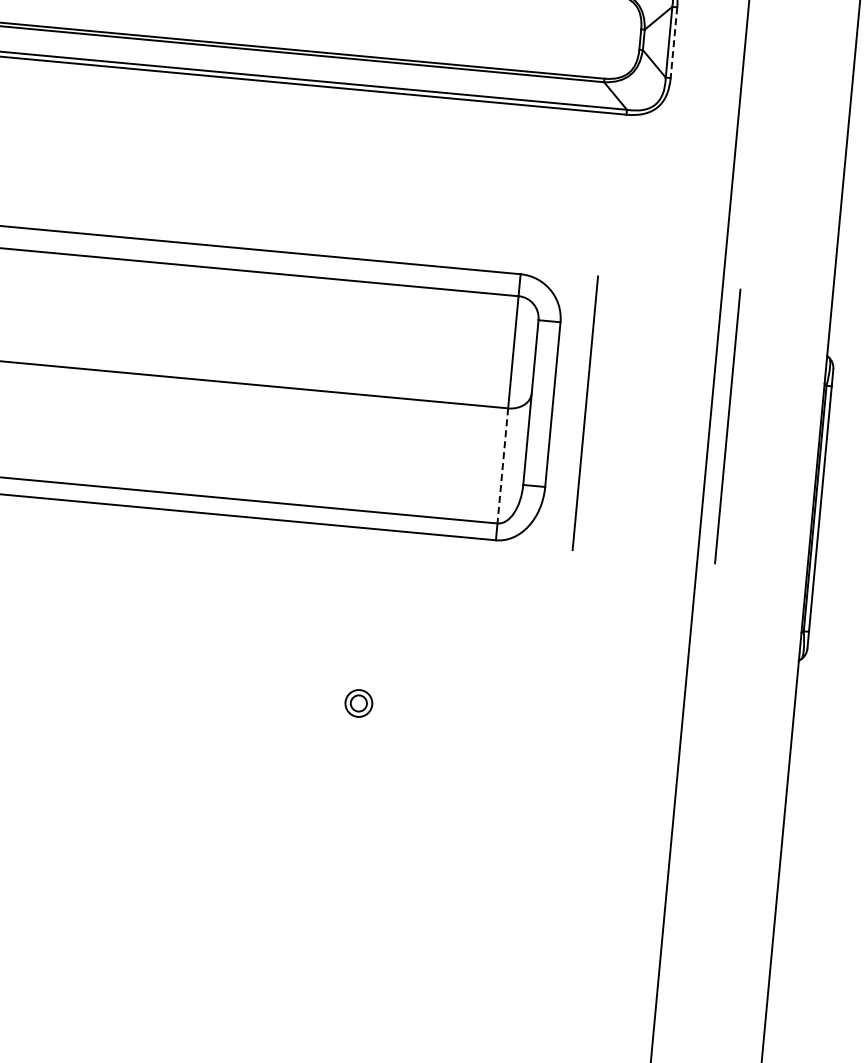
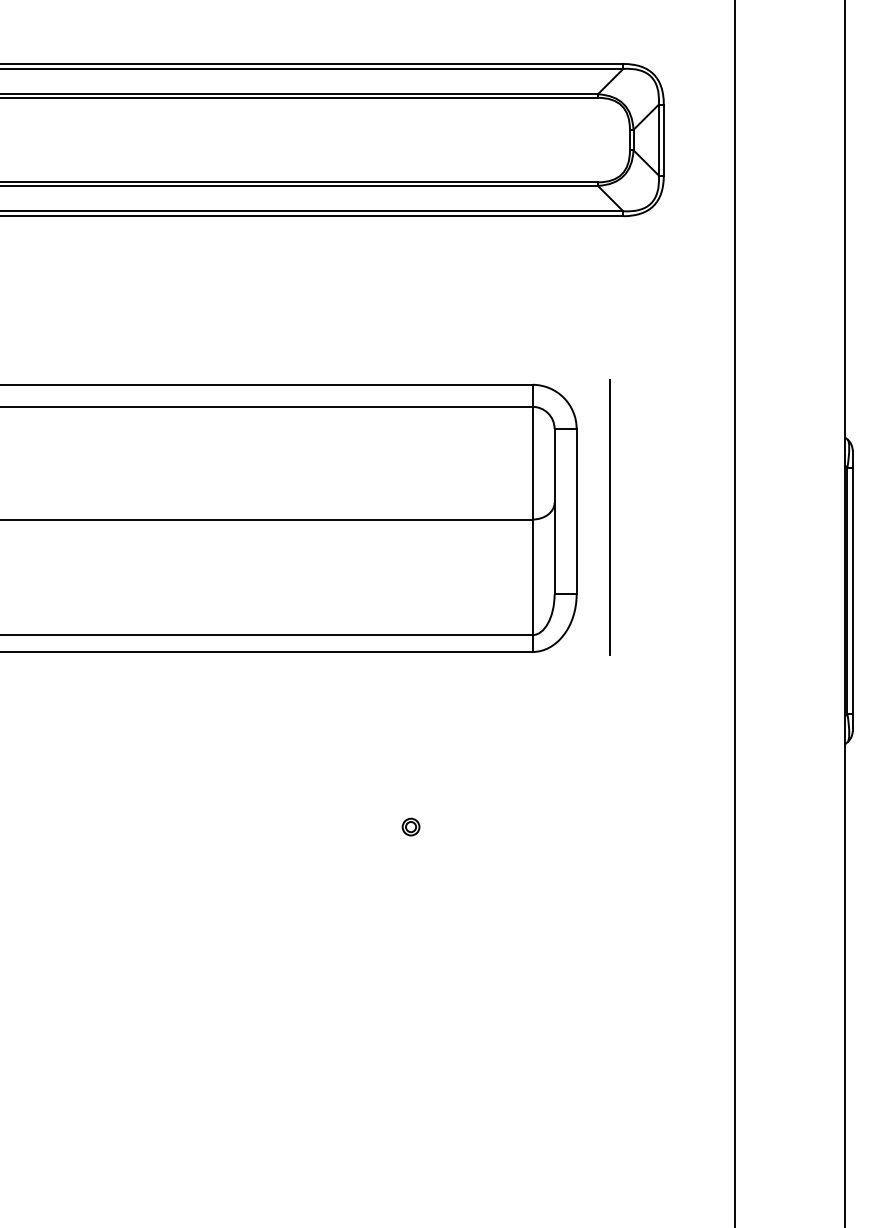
line: (673, 43) -> (663, 140), dashed -> solid
line: (727, 426) -> (752, 517), removed
line: (502, 466) -> (532, 577), dashed -> solid
part: (358, 702) -> (410, 826), size x0.62

